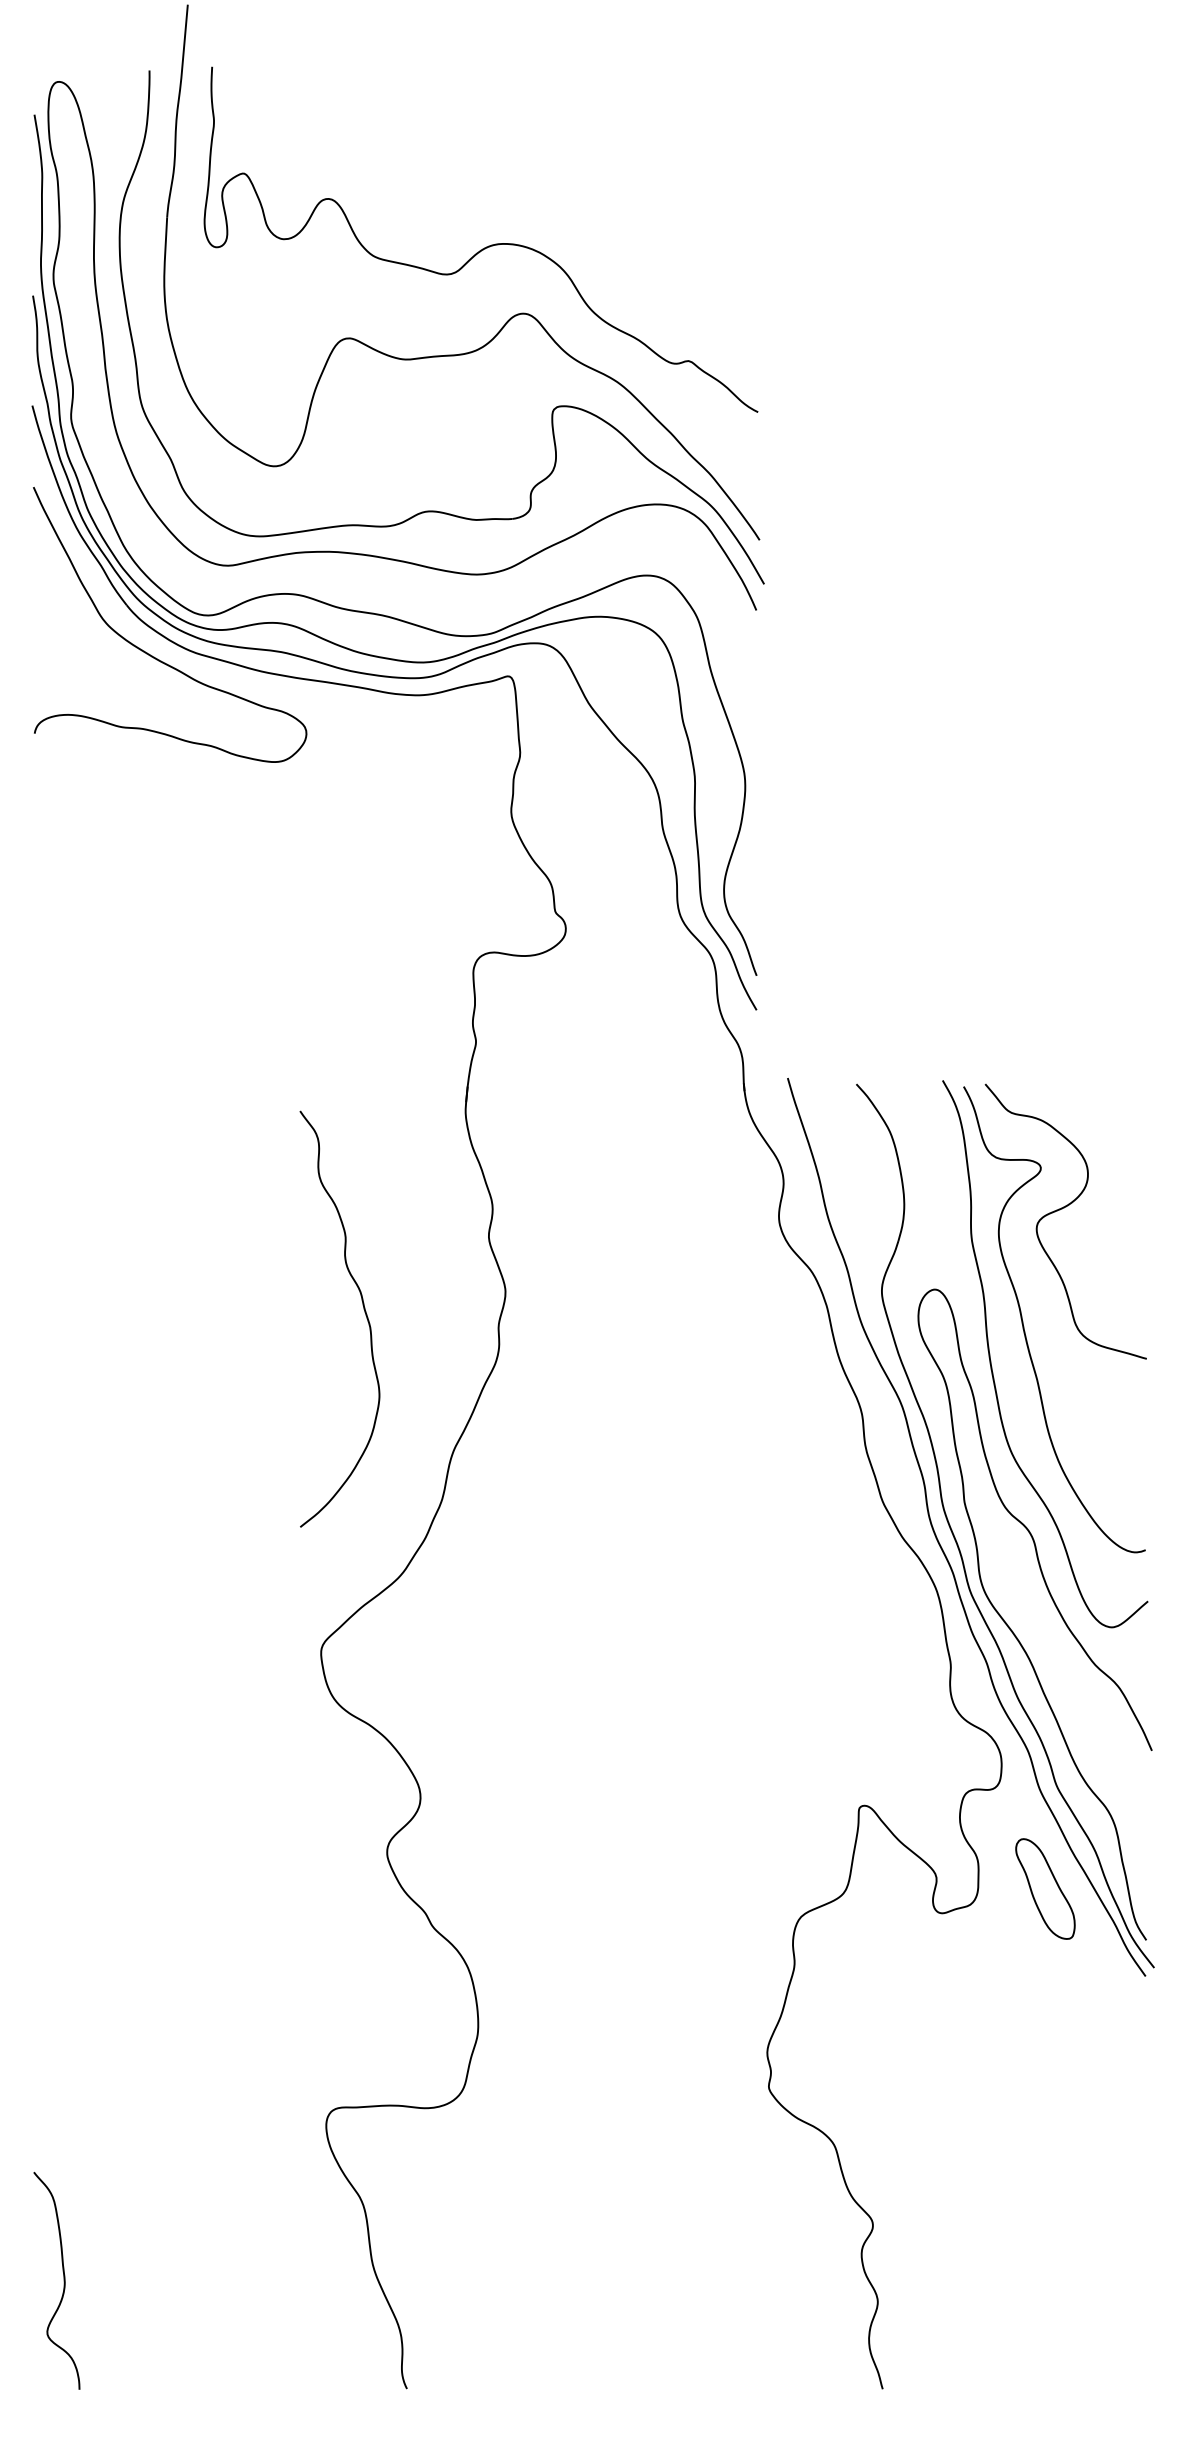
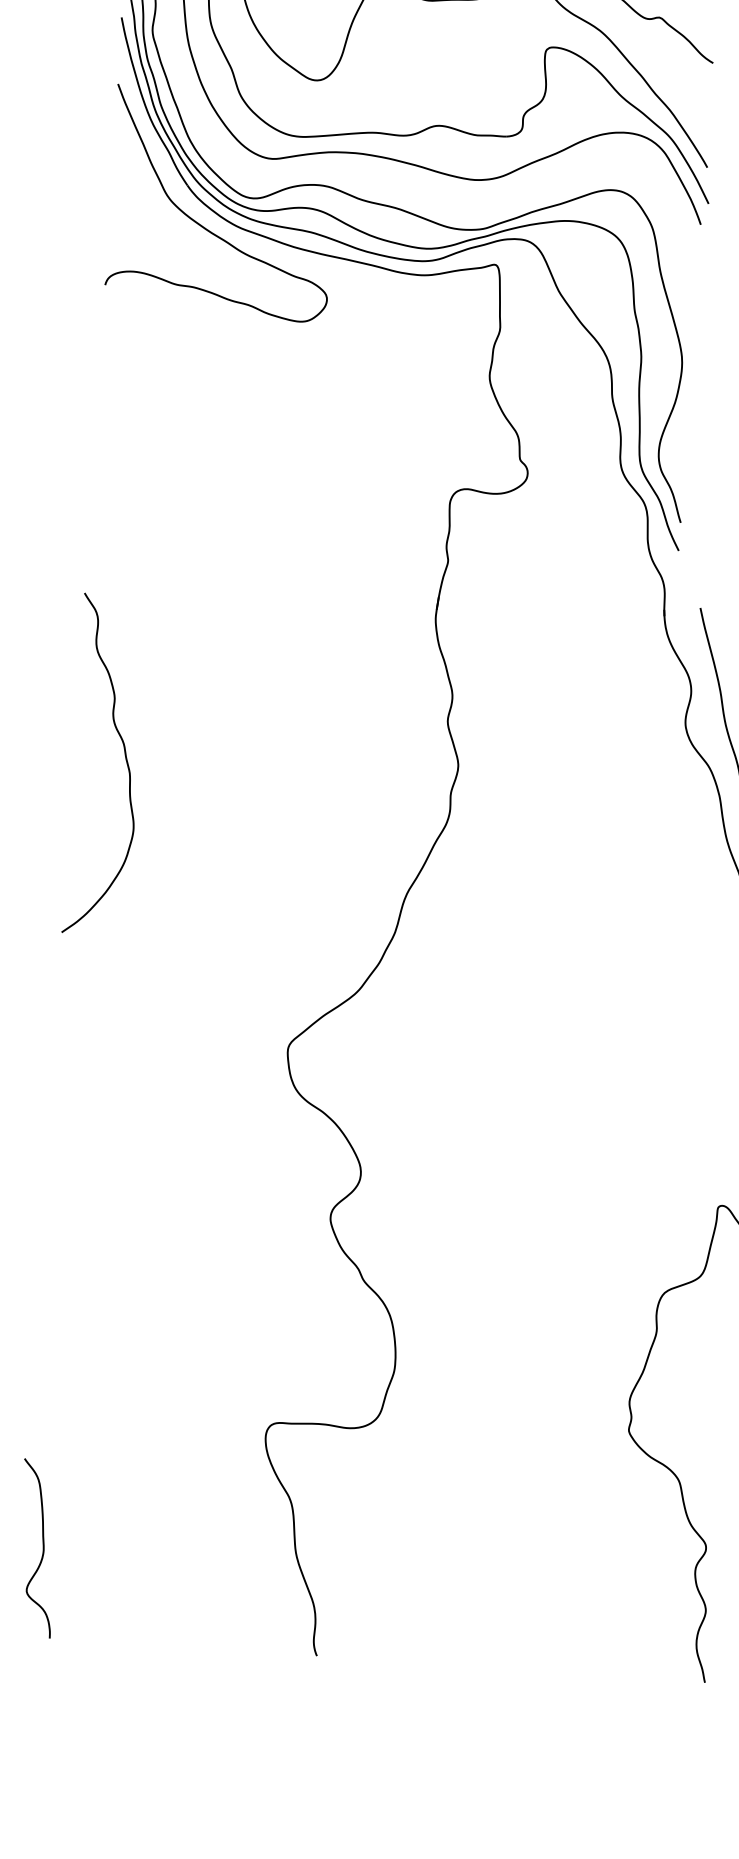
curve: (363, 1309) -> (125, 758), moved

